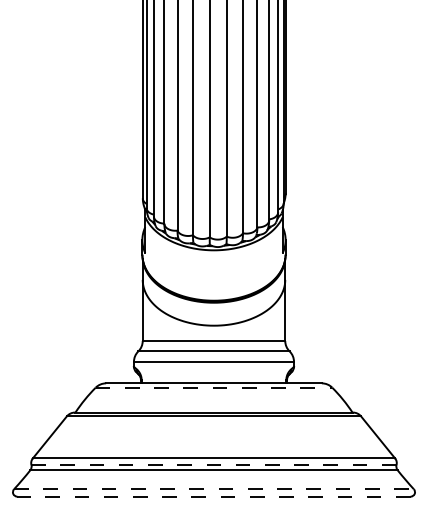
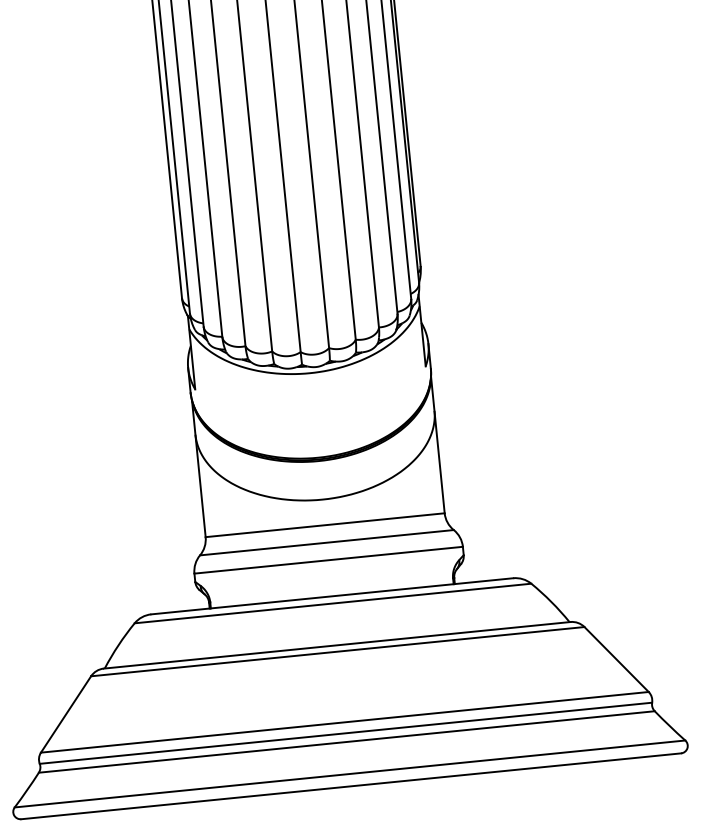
line: (214, 387) -> (333, 603), dashed -> solid
line: (213, 465) -> (345, 734), dashed -> solid
line: (213, 489) -> (349, 774), dashed -> solid
line: (214, 496) -> (352, 785), dashed -> solid

